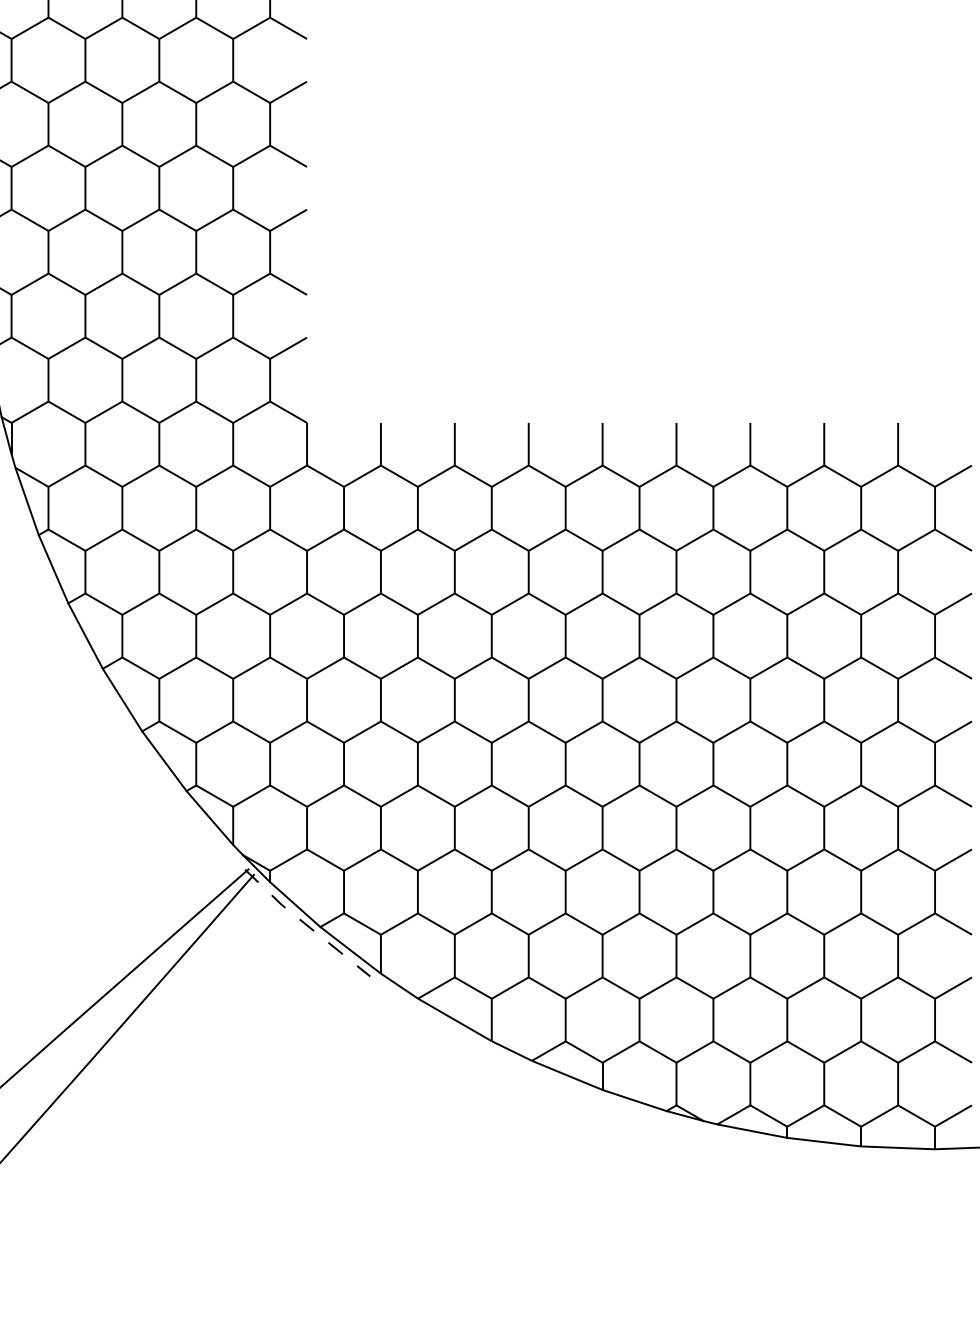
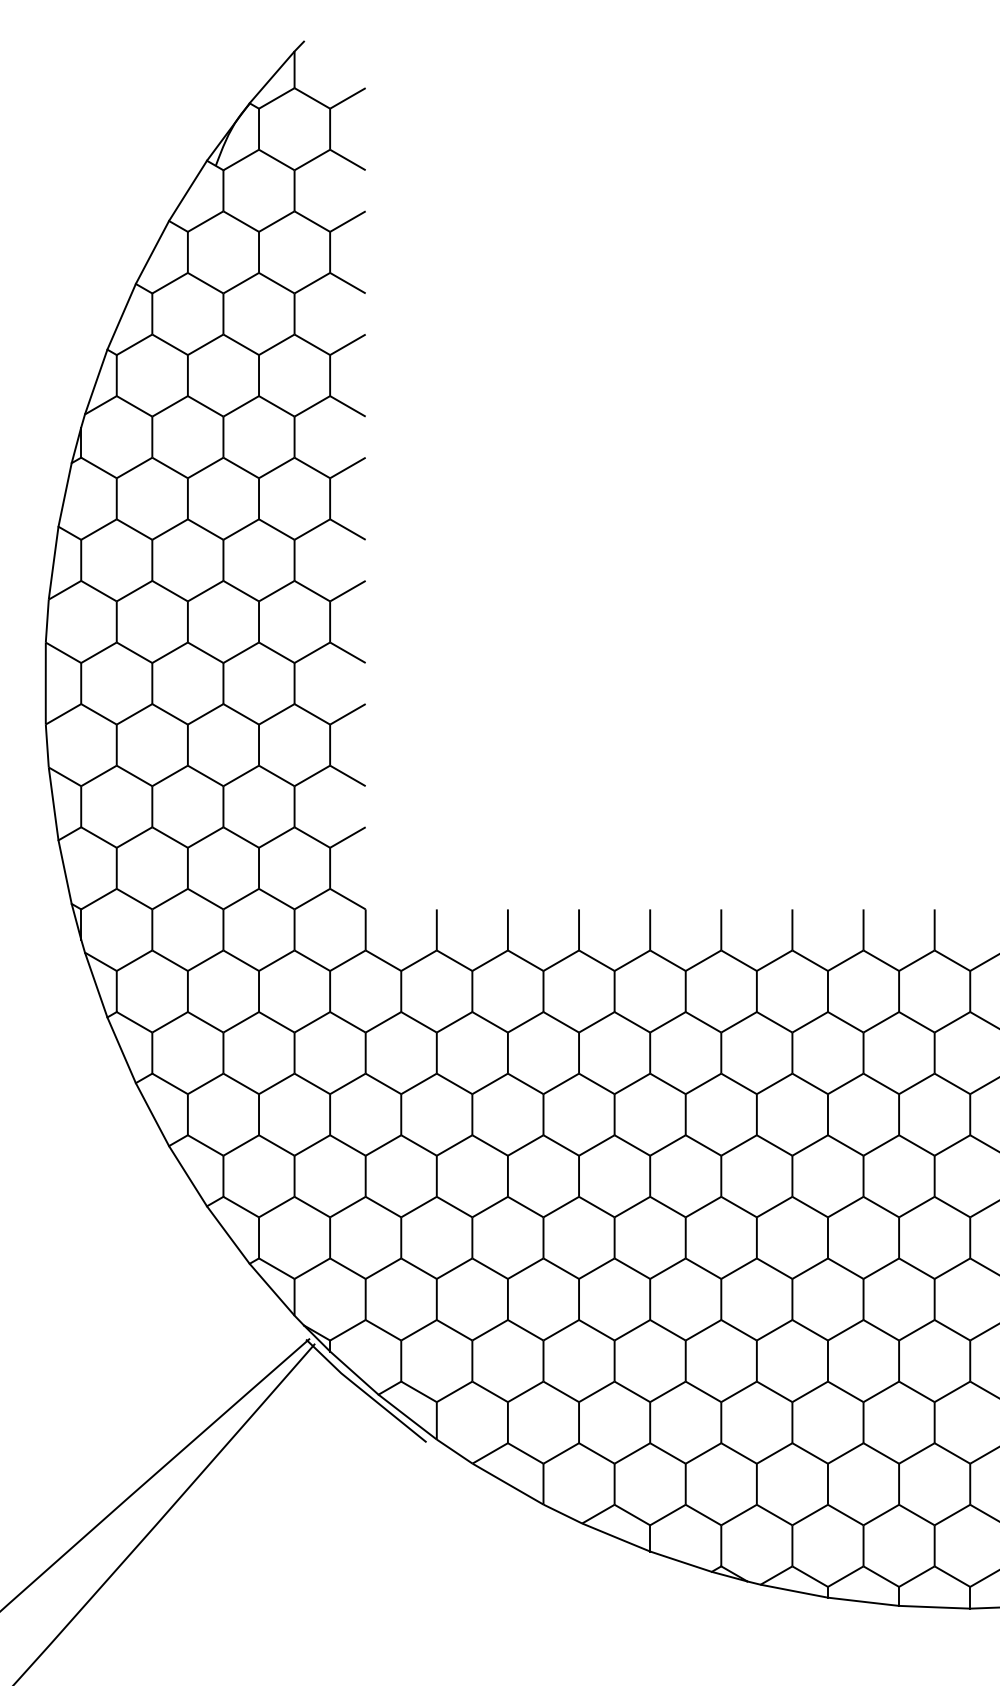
line: (305, 924) -> (364, 1392), dashed -> solid

